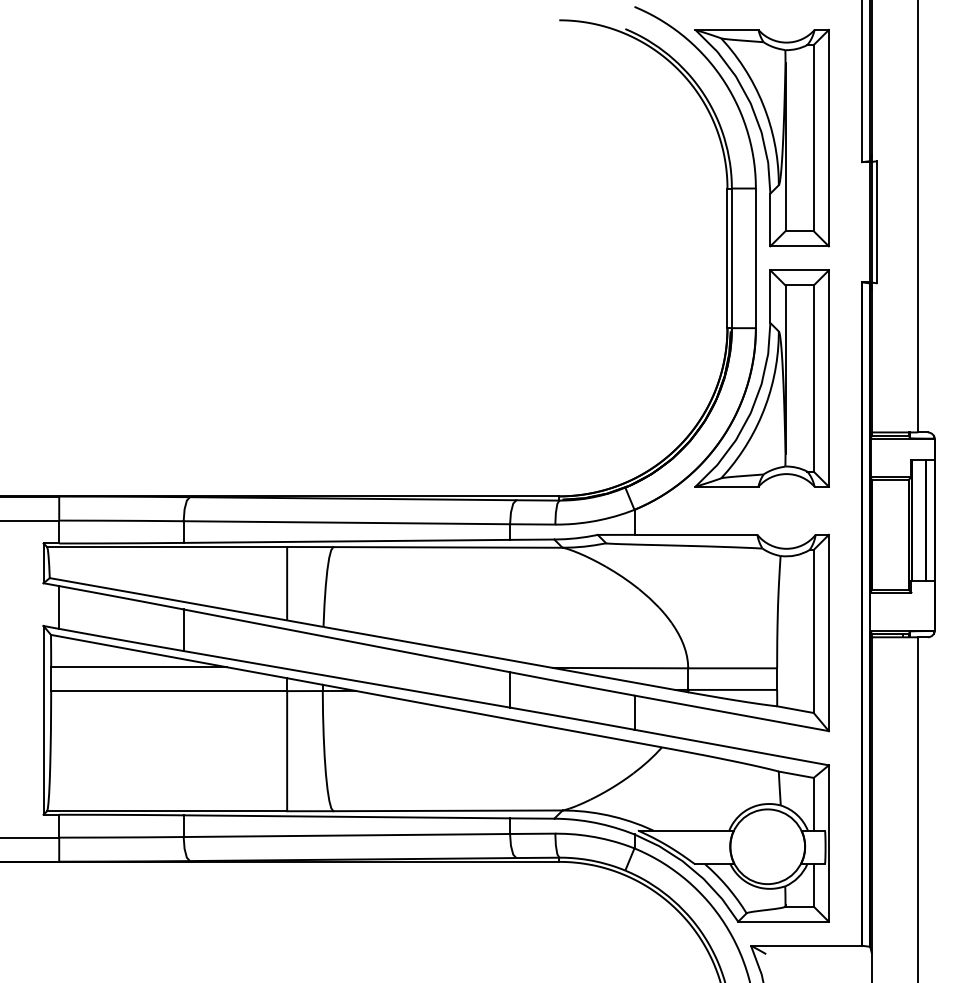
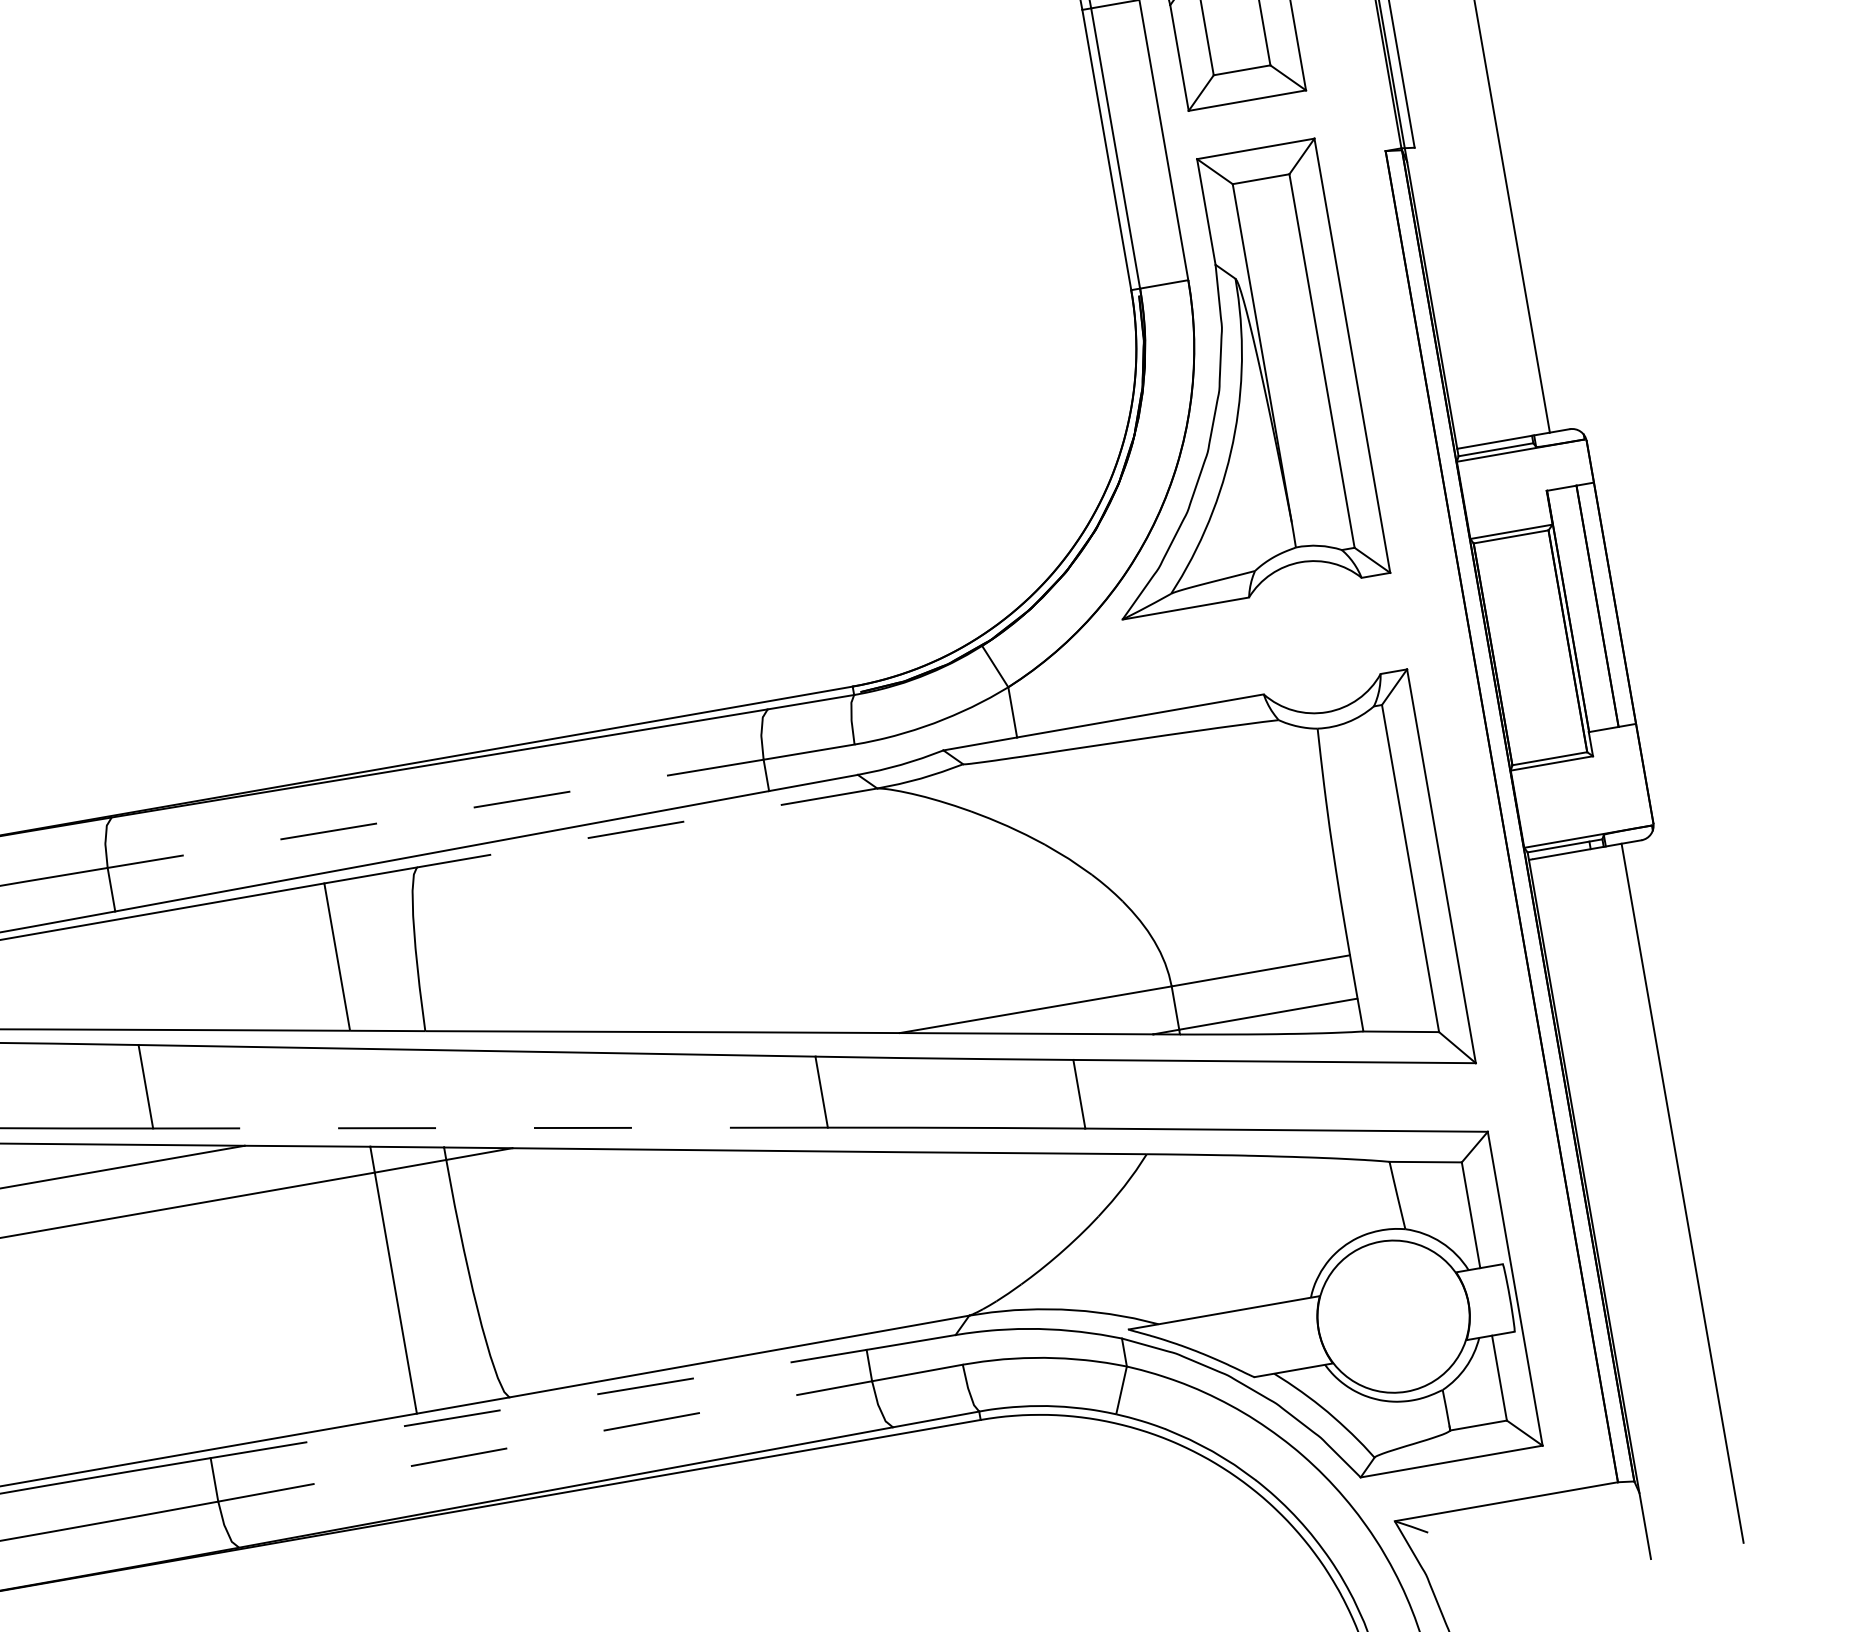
line: (346, 522) -> (434, 813), solid -> dashed
line: (447, 547) -> (646, 828), solid -> dashed
line: (346, 679) -> (489, 1128), solid -> dashed
line: (347, 816) -> (539, 1403), solid -> dashed
line: (347, 835) -> (546, 1441), solid -> dashed

